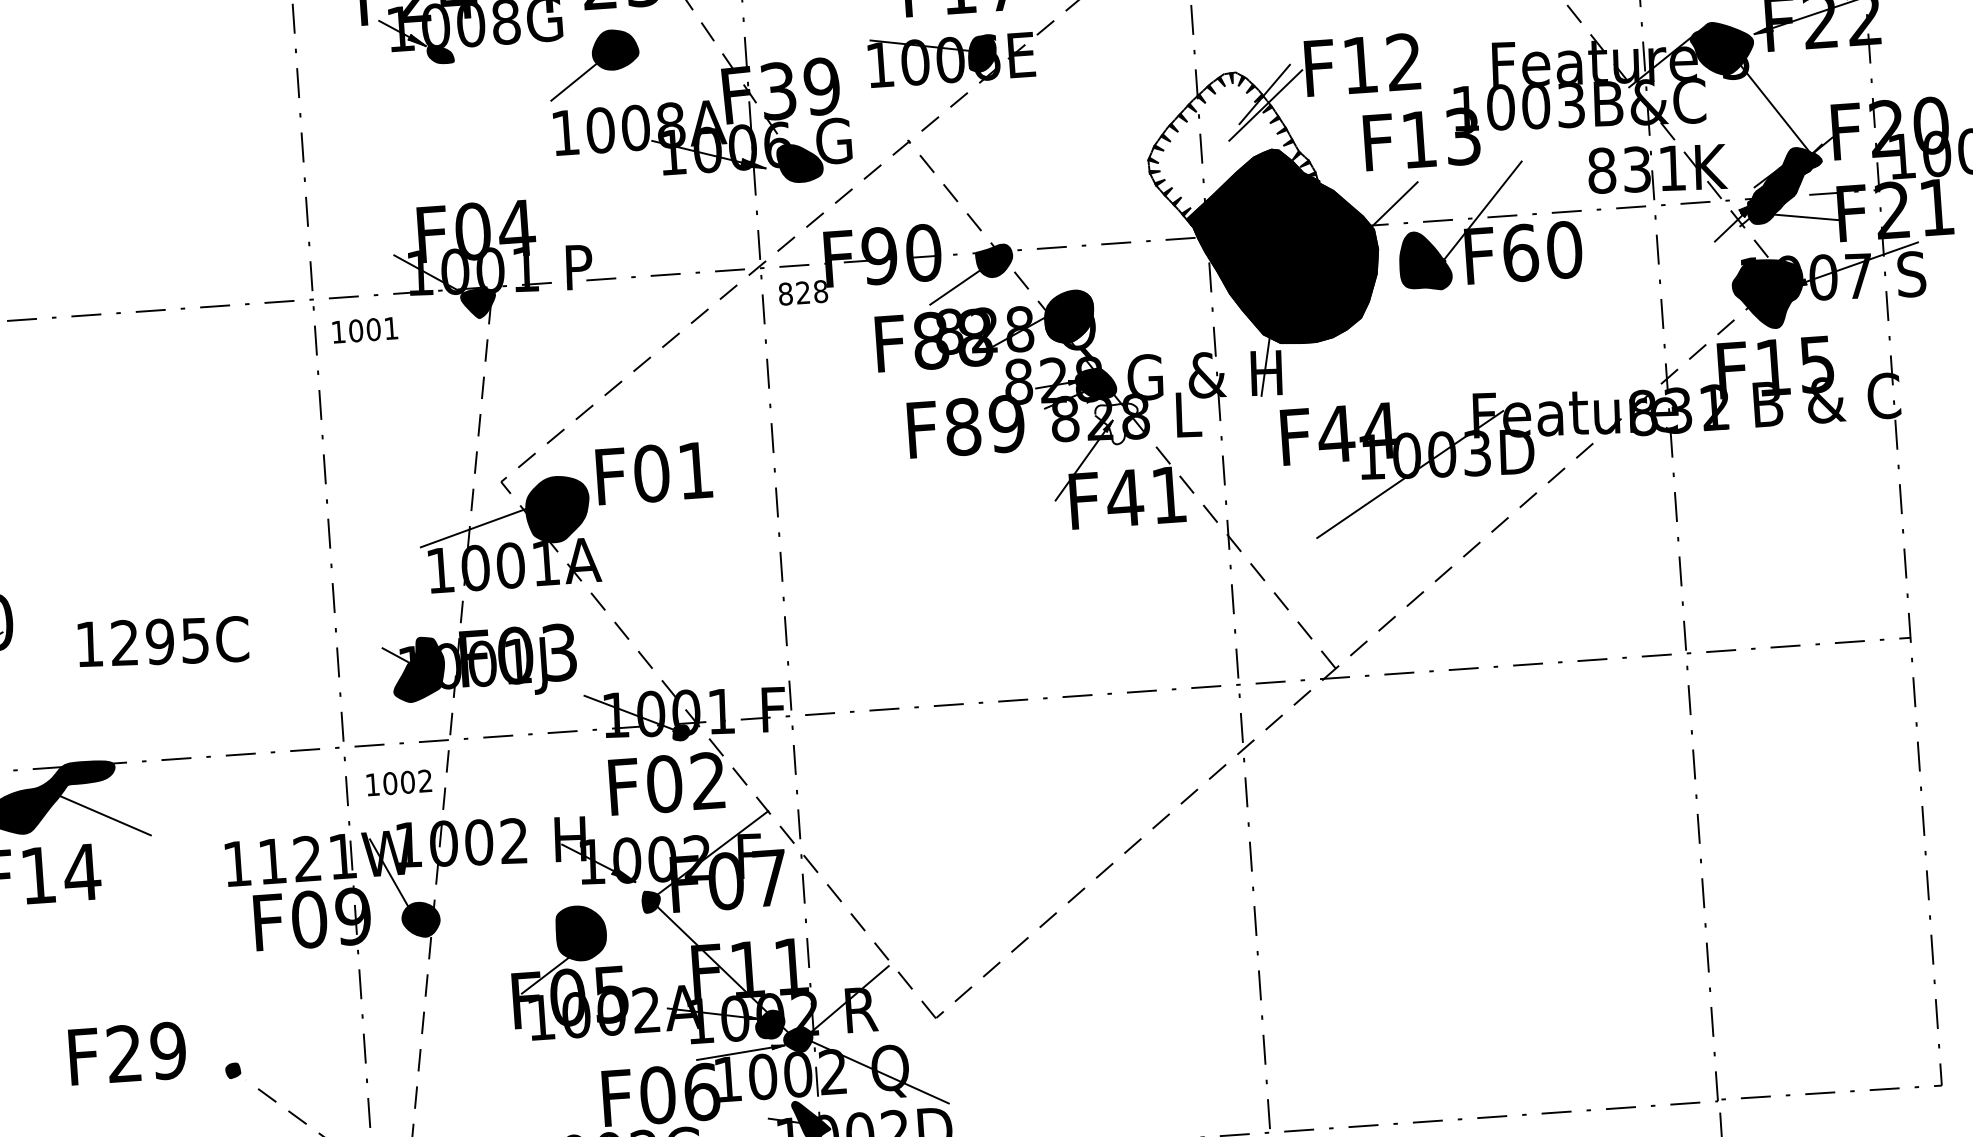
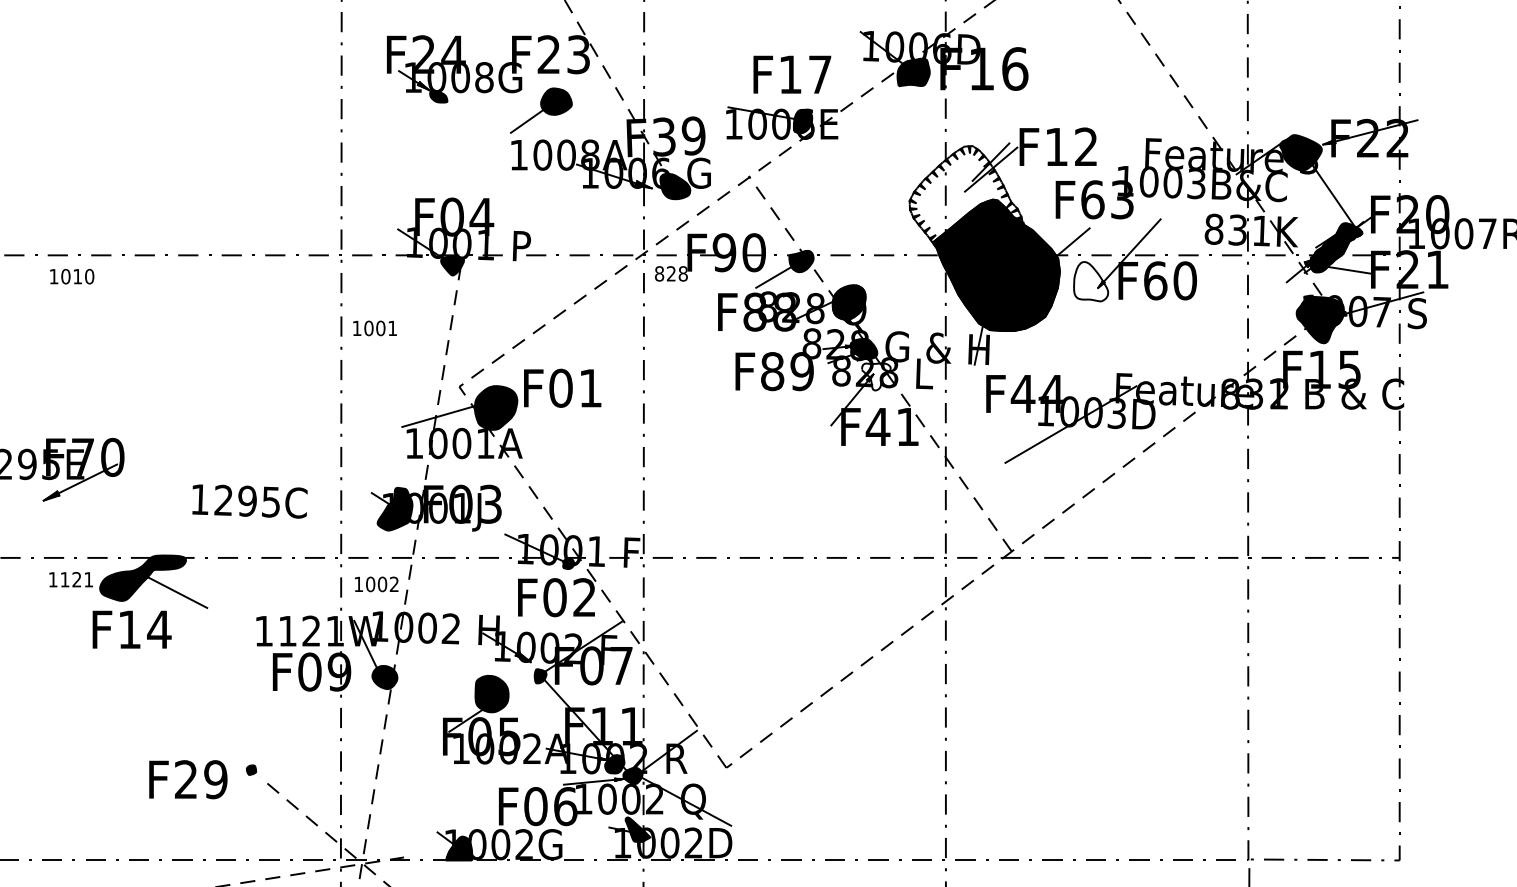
text: (1418, 139) -> (1092, 199), F13 -> F63
fill: (1425, 260) -> (1091, 281), removed
text: (364, 330) -> (374, 328), moved
text: (163, 641) -> (249, 501), moved
text: (127, 1053) -> (188, 779), moved

